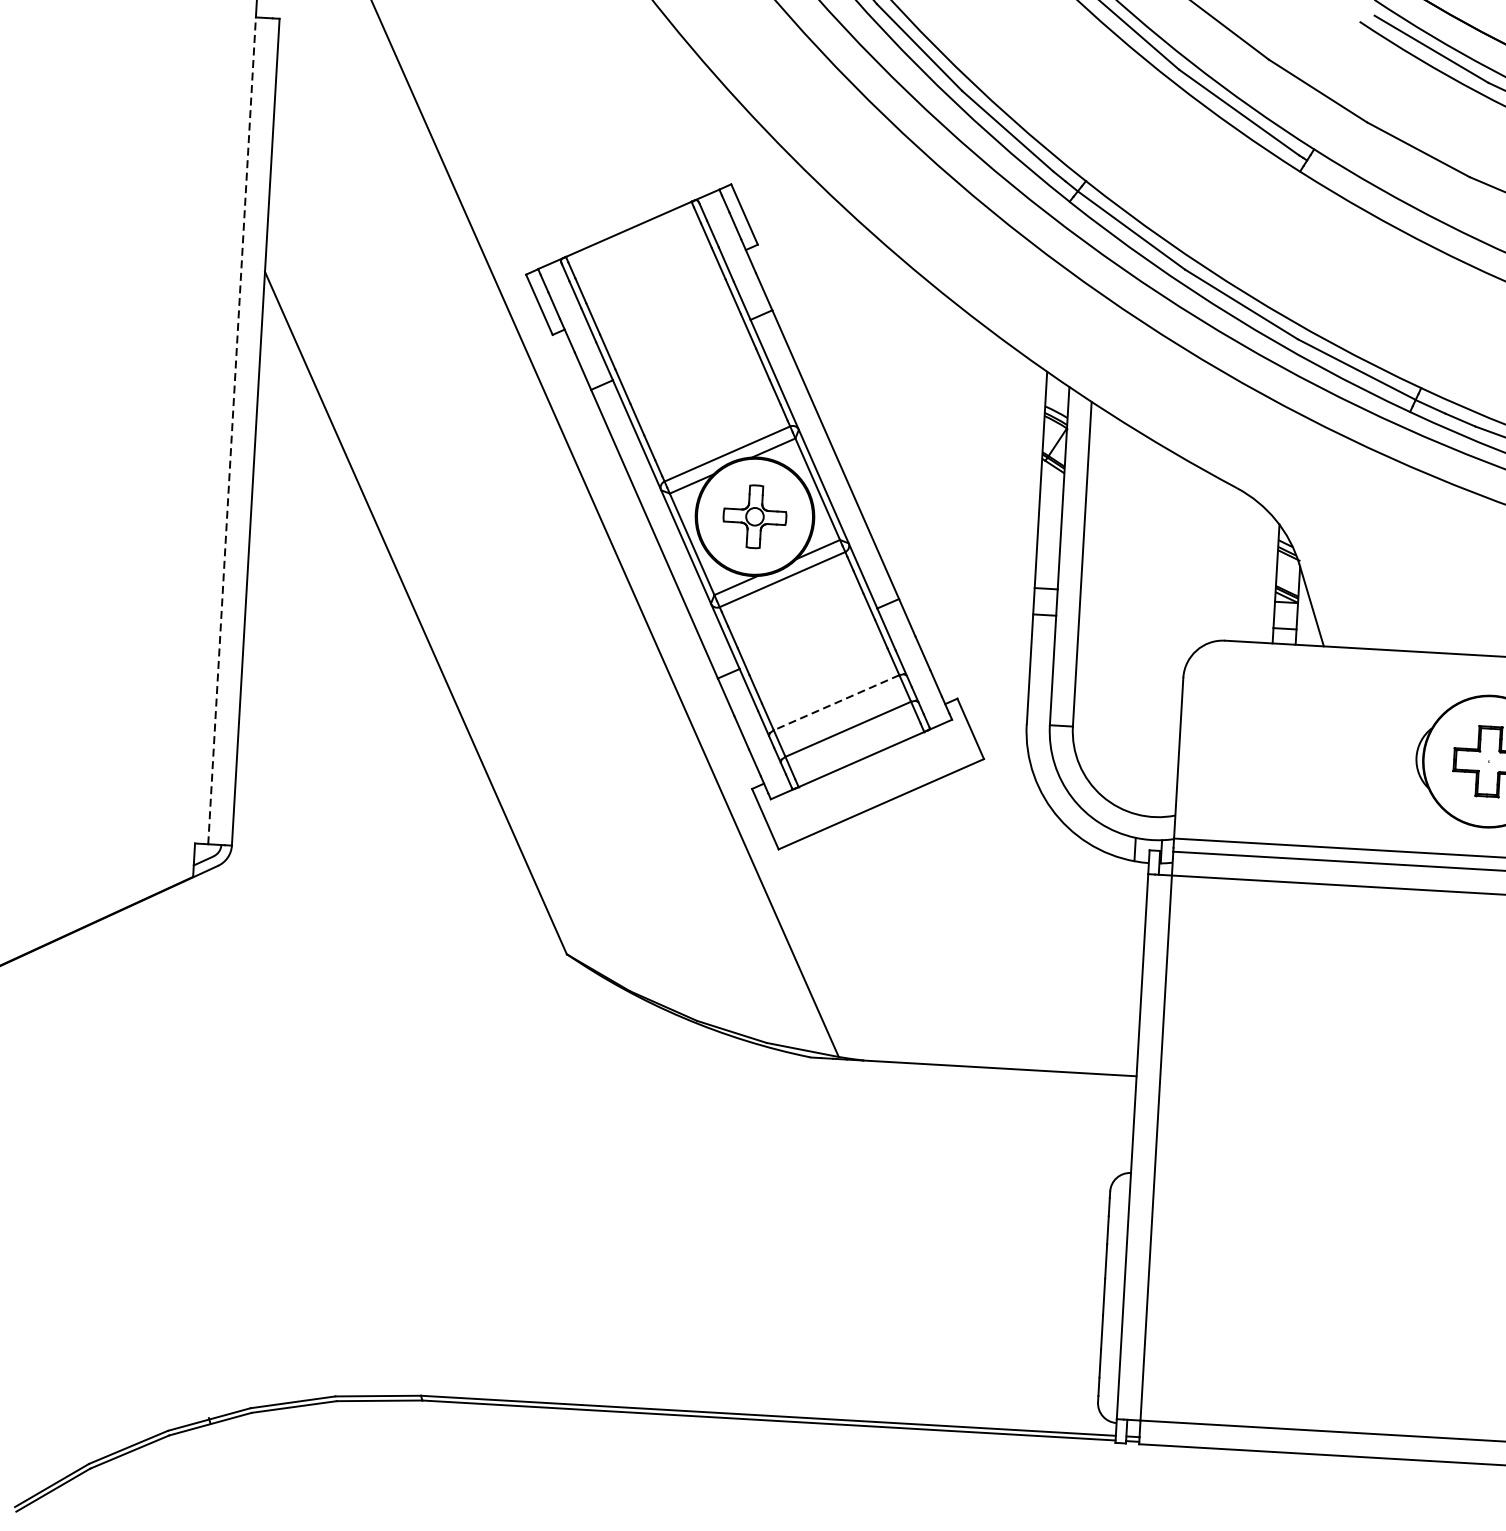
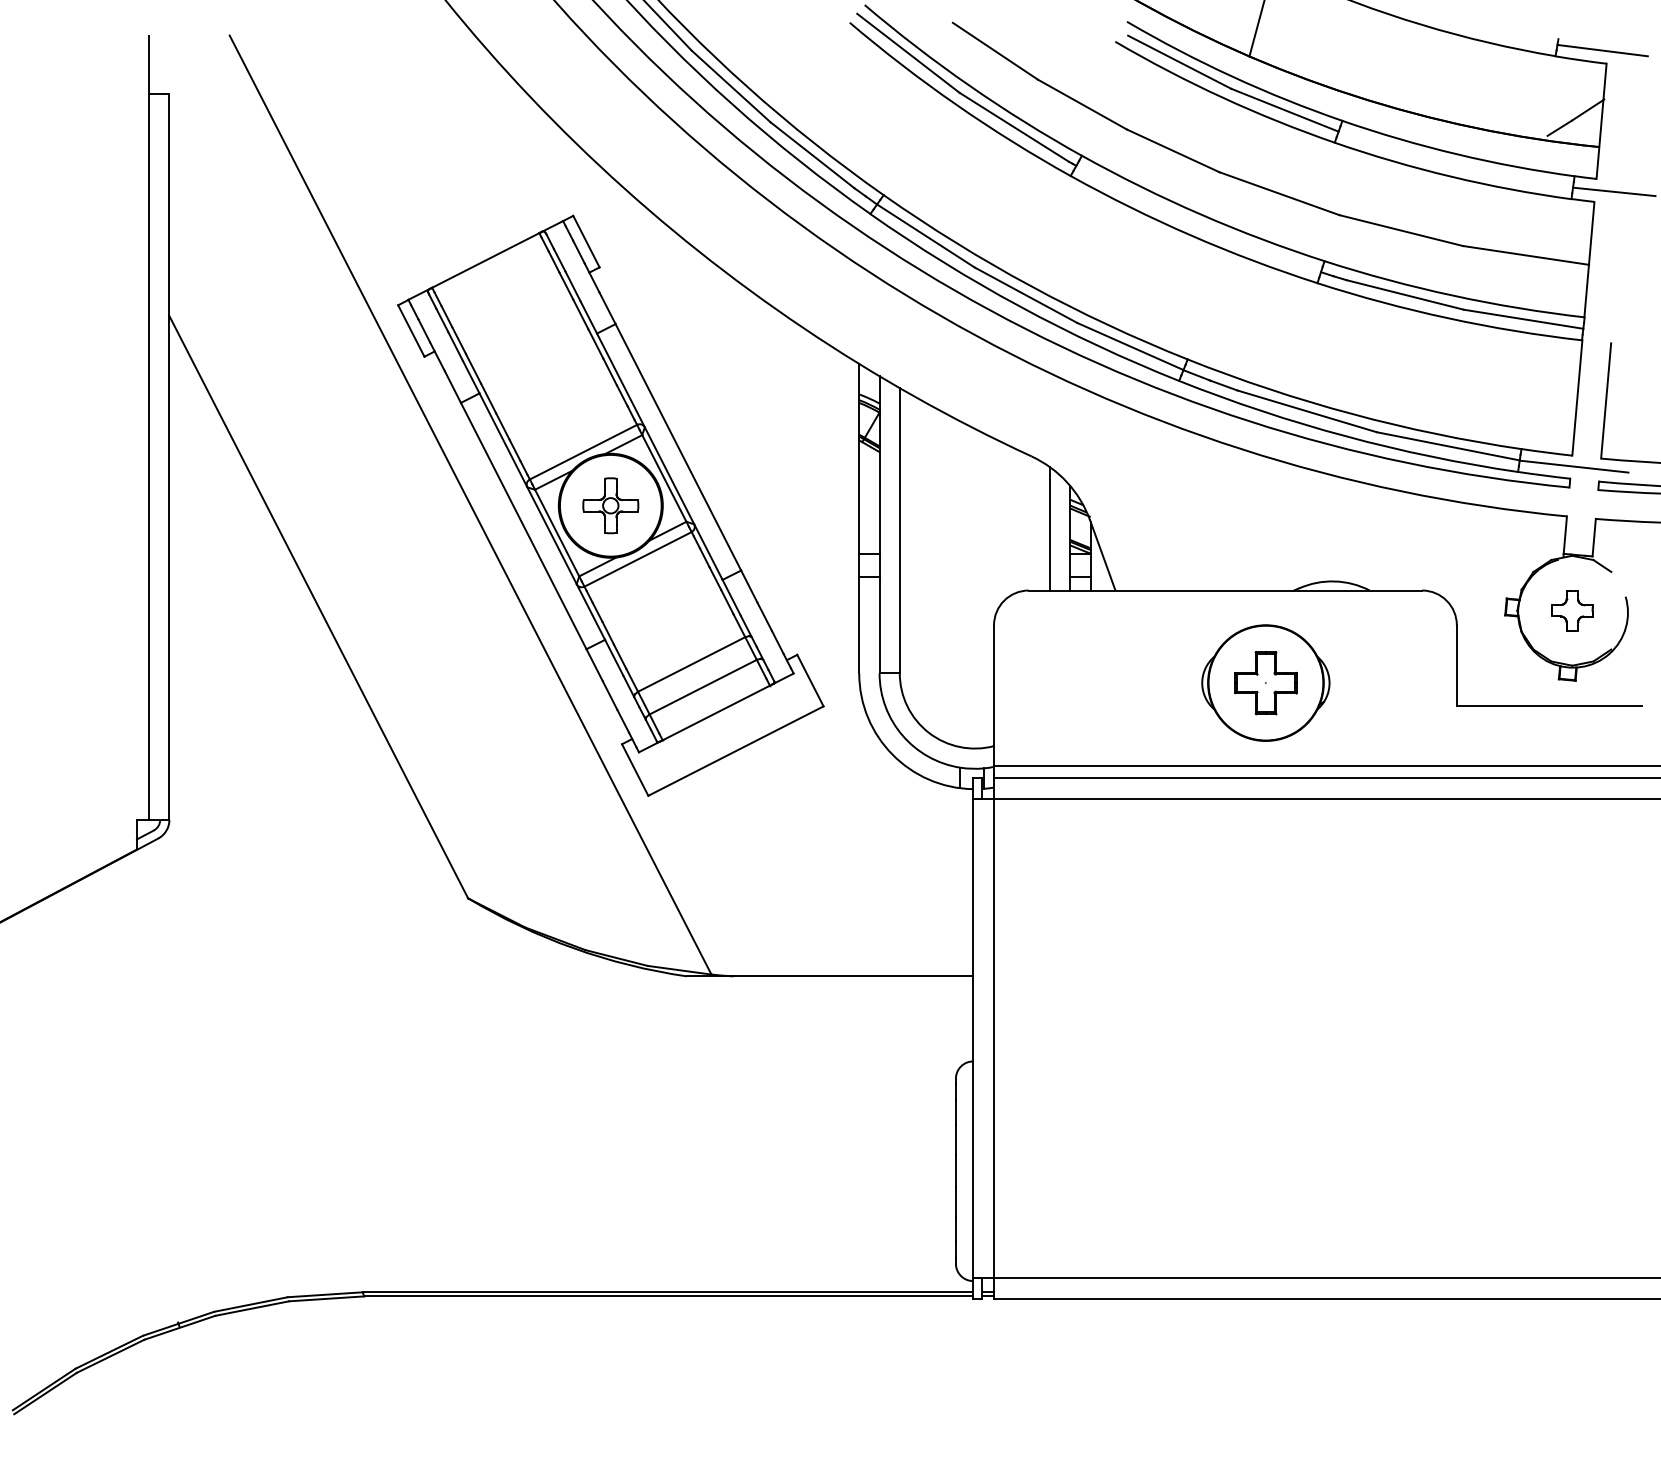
line: (232, 430) -> (148, 456), dashed -> solid
line: (1253, 571) -> (1050, 528), added
line: (836, 702) -> (691, 664), dashed -> solid

